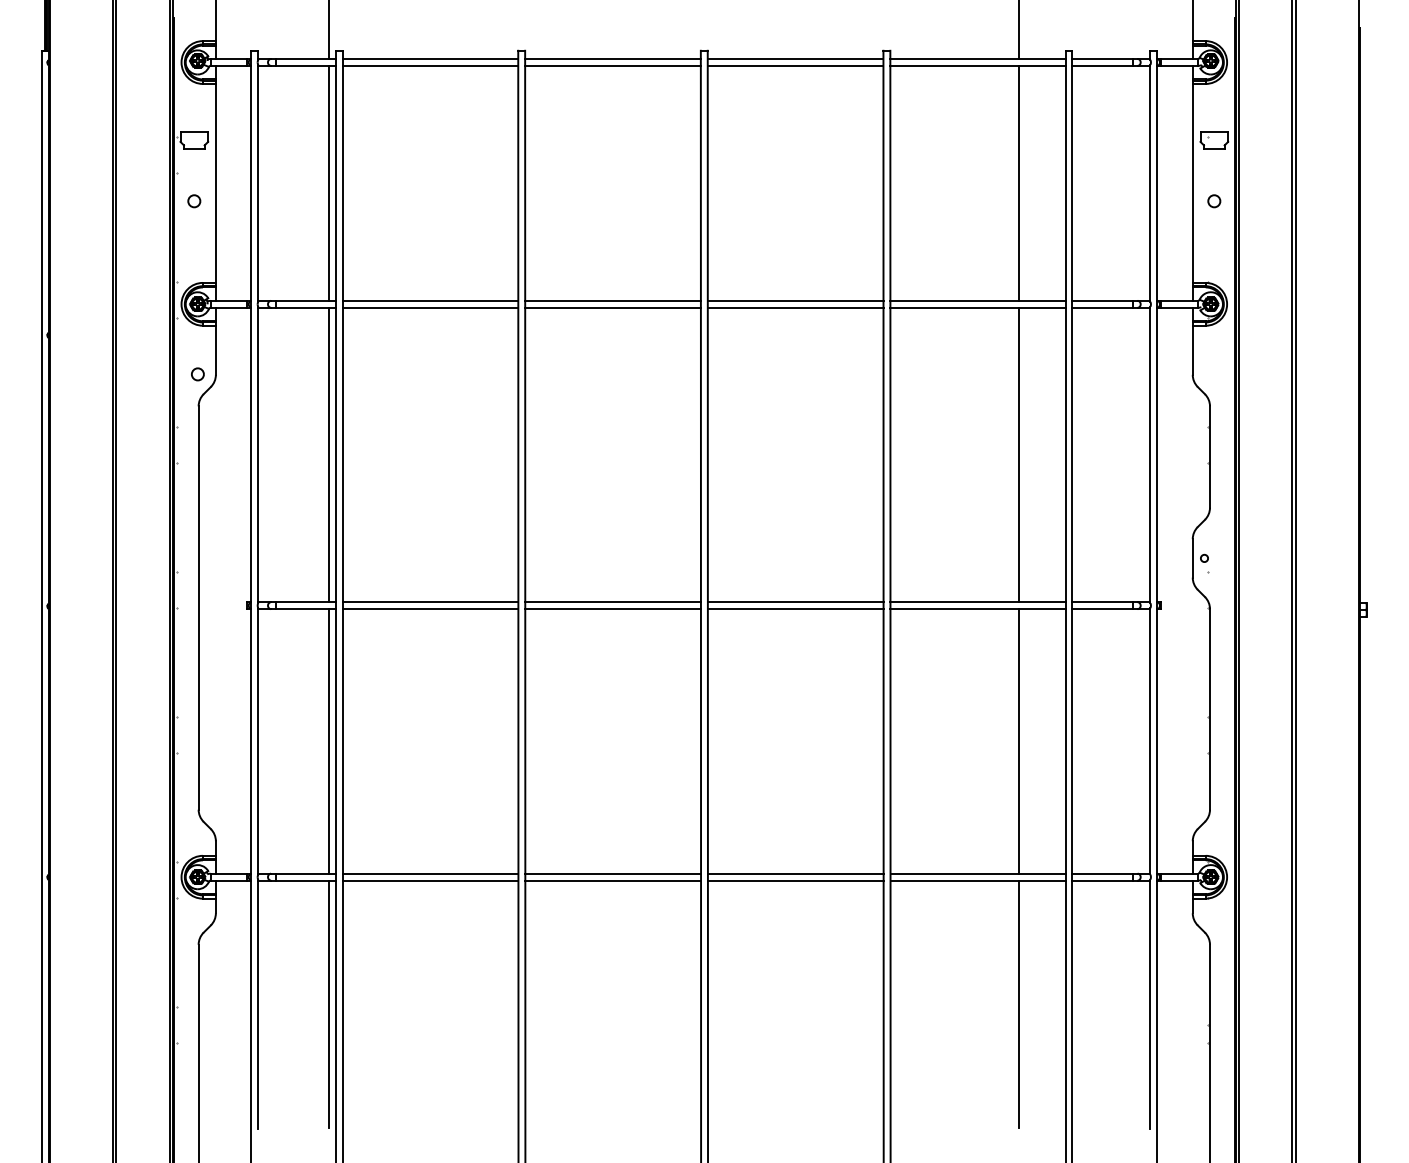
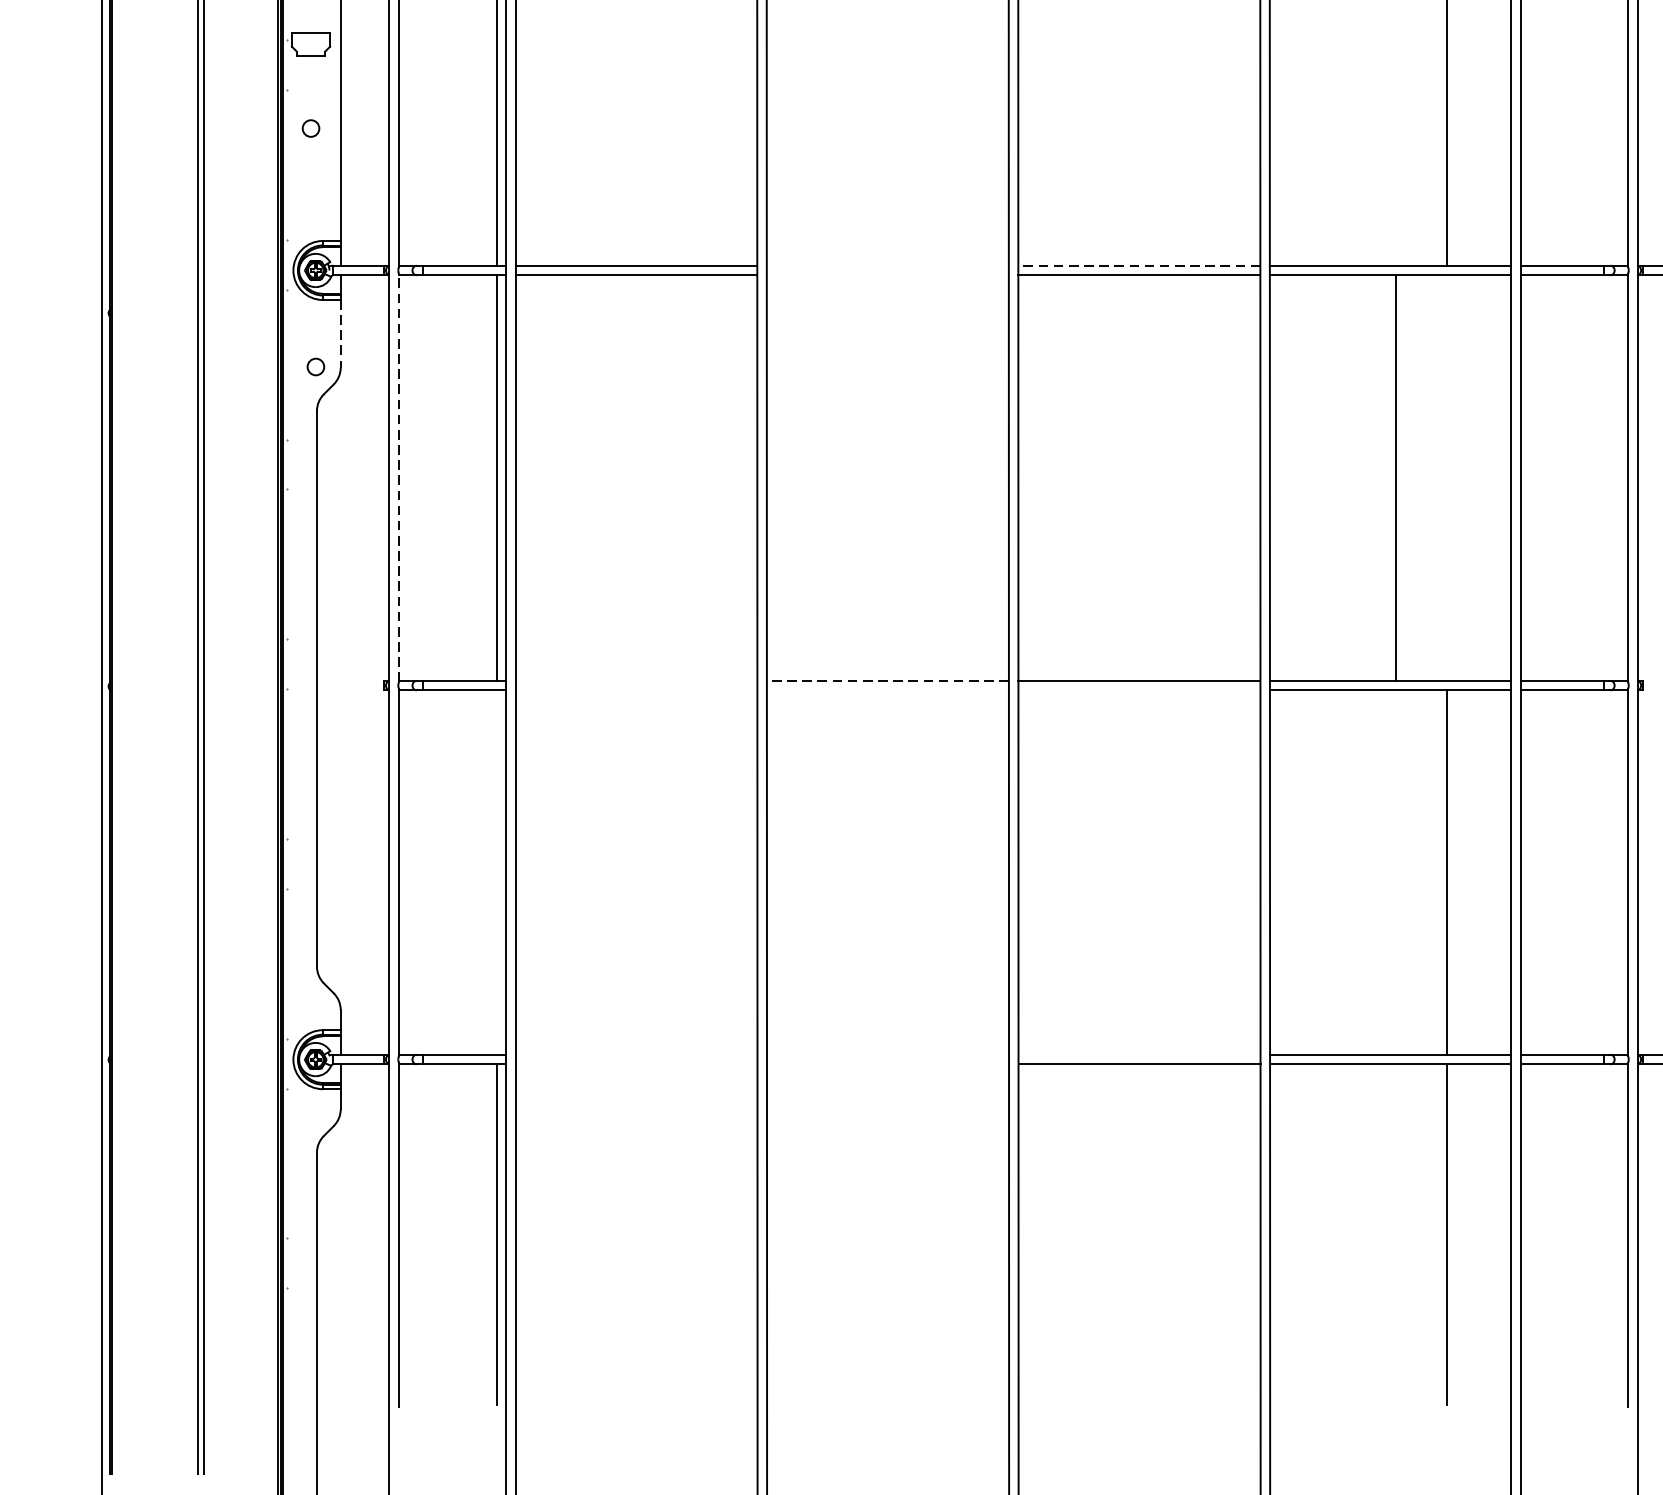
line: (612, 300) -> (887, 265), removed
line: (795, 300) -> (1139, 265), solid -> dashed
line: (612, 307) -> (887, 274), removed
line: (215, 350) -> (340, 334), solid -> dashed
line: (258, 454) -> (399, 477), solid -> dashed
line: (1019, 454) -> (1396, 477), moved
line: (430, 602) -> (636, 681), removed
line: (613, 602) -> (888, 681), solid -> dashed
line: (430, 609) -> (636, 690), removed
line: (612, 609) -> (887, 690), removed
line: (795, 609) -> (1139, 690), removed
line: (329, 741) -> (497, 872), removed
line: (430, 873) -> (636, 1054), removed
line: (613, 873) -> (888, 1054), removed
line: (795, 873) -> (1139, 1054), removed
line: (430, 880) -> (636, 1064), removed
line: (613, 880) -> (888, 1064), removed

